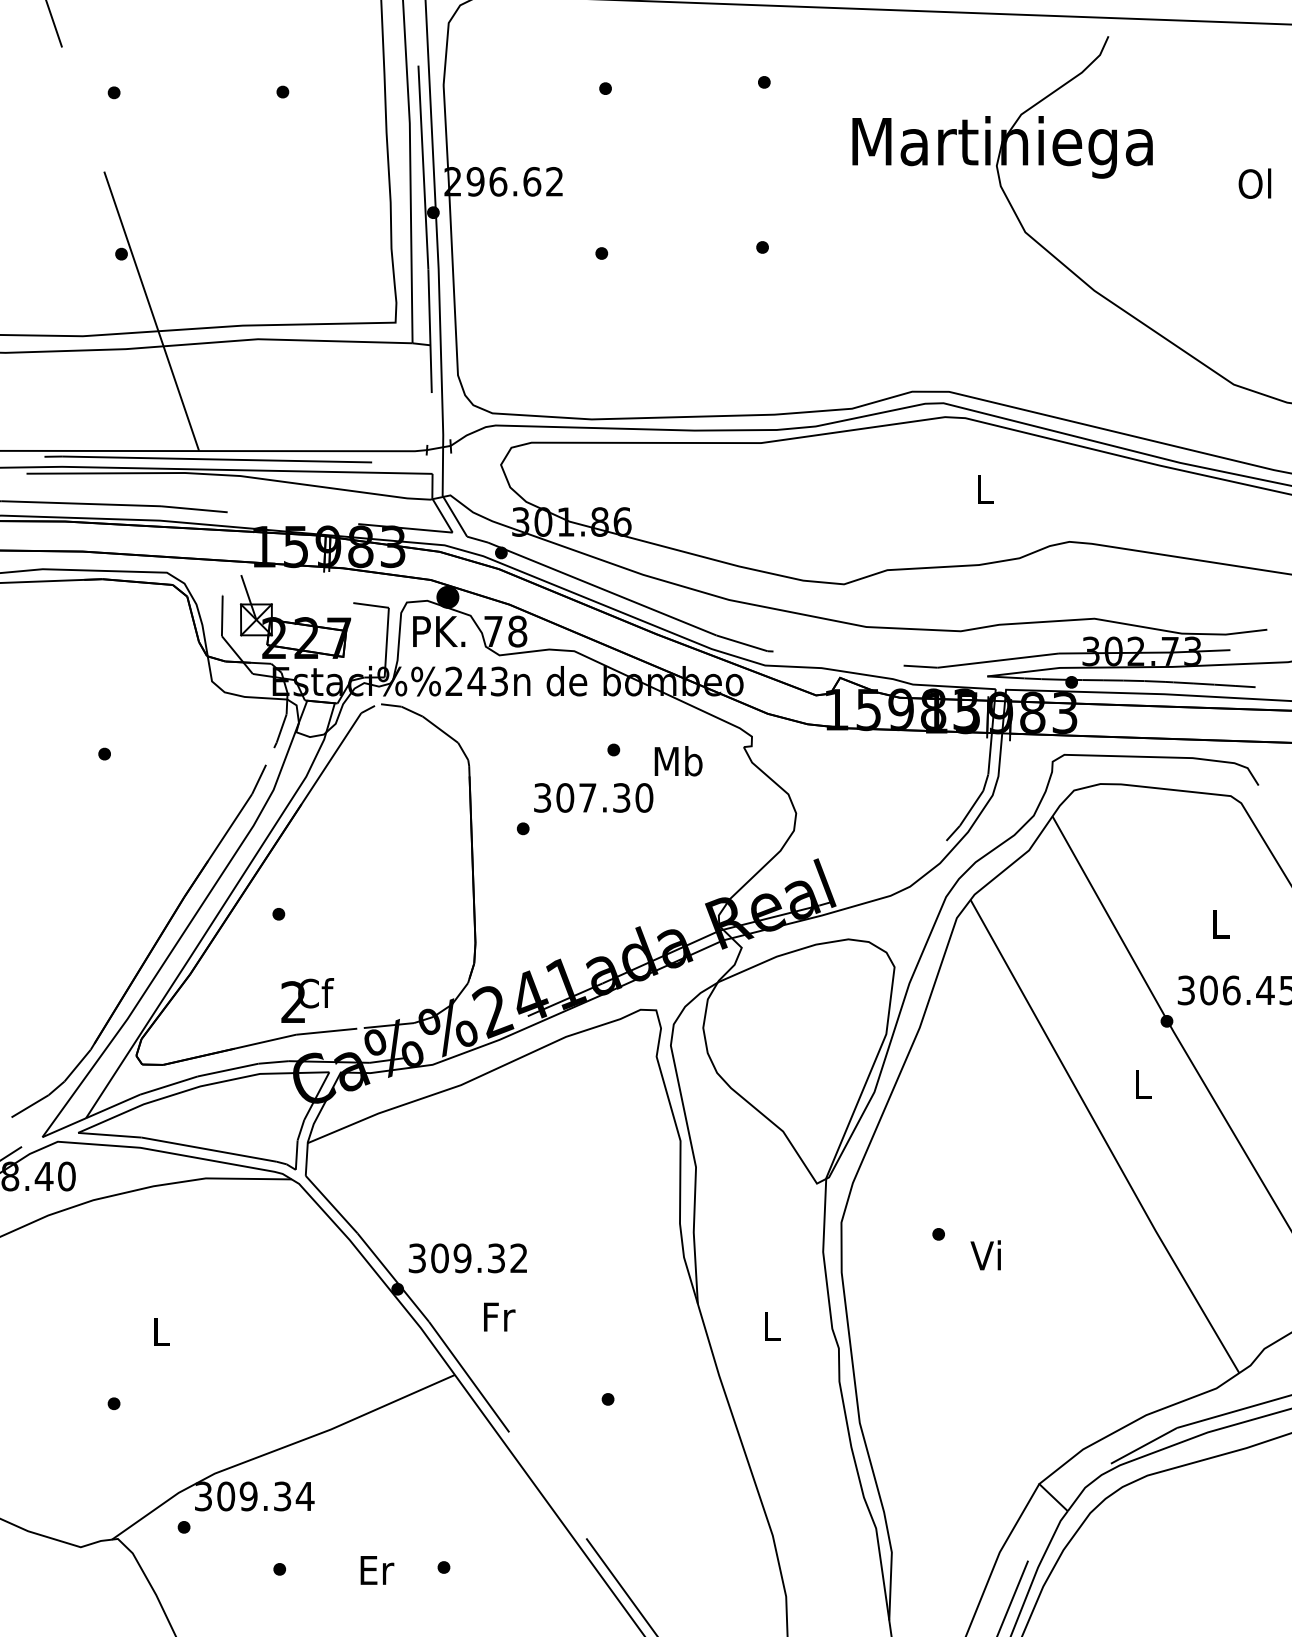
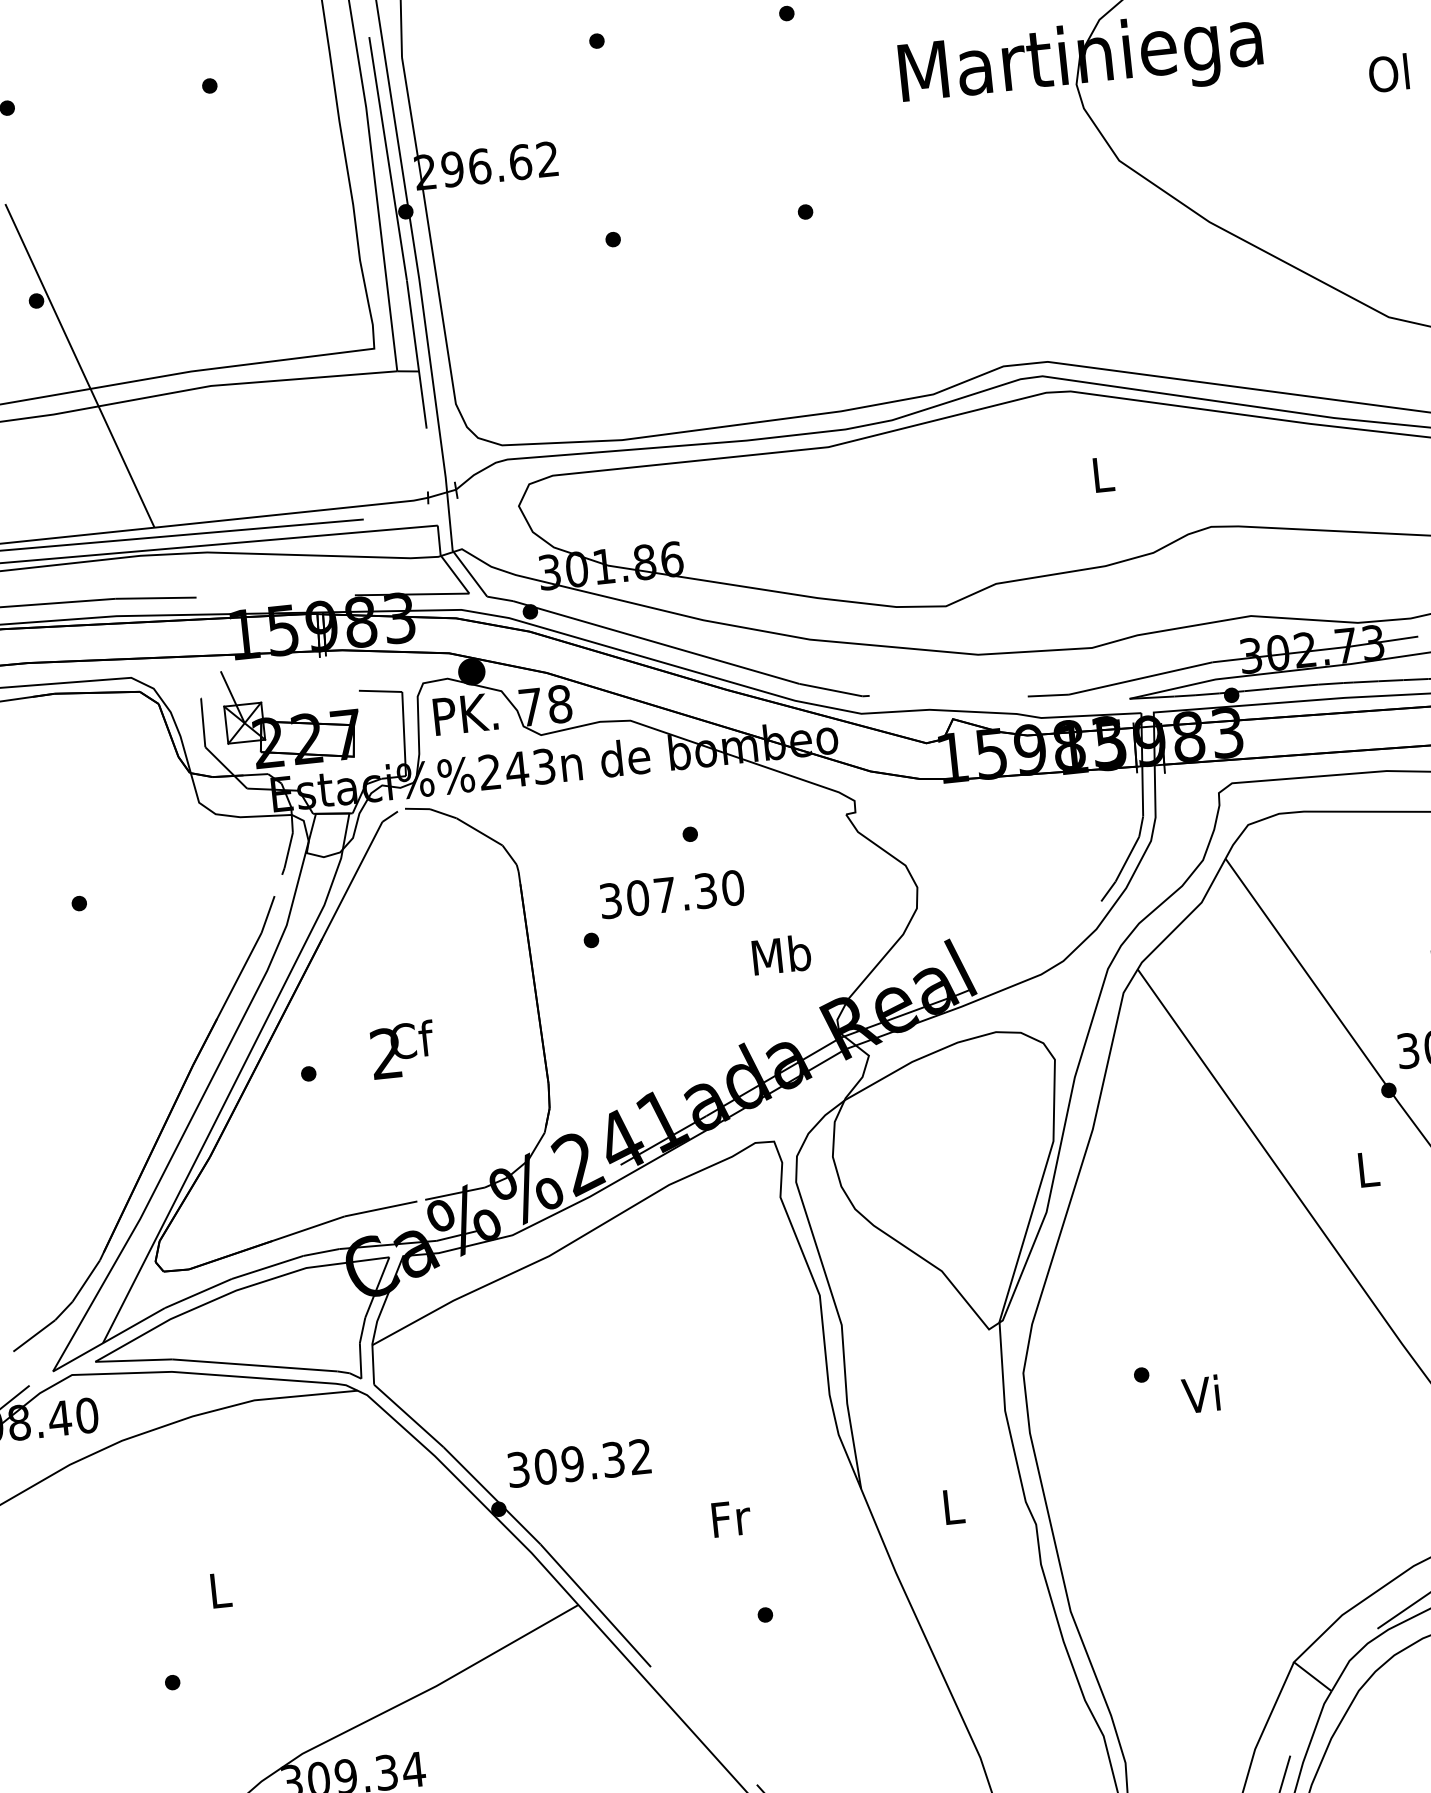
text: (678, 761) -> (781, 955), moved
text: (307, 1000) -> (402, 1049), moved
text: (499, 1316) -> (731, 1517), moved

